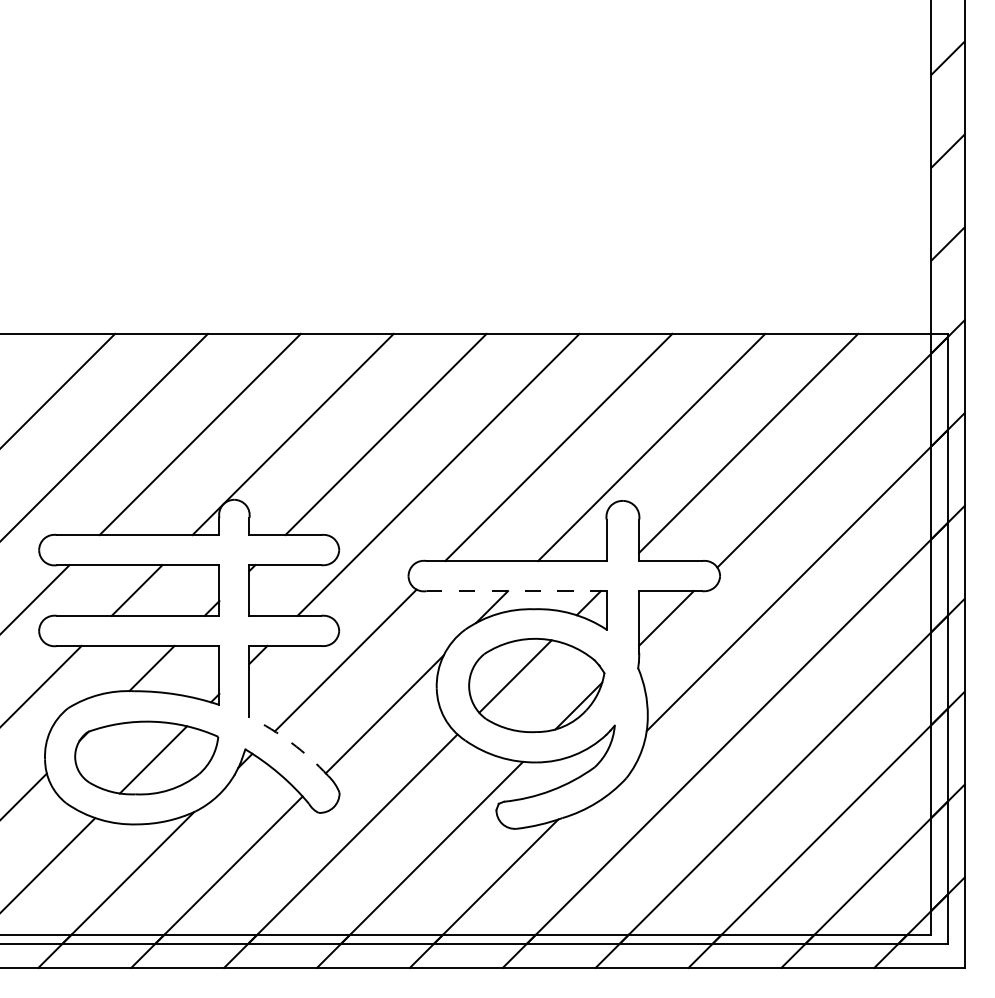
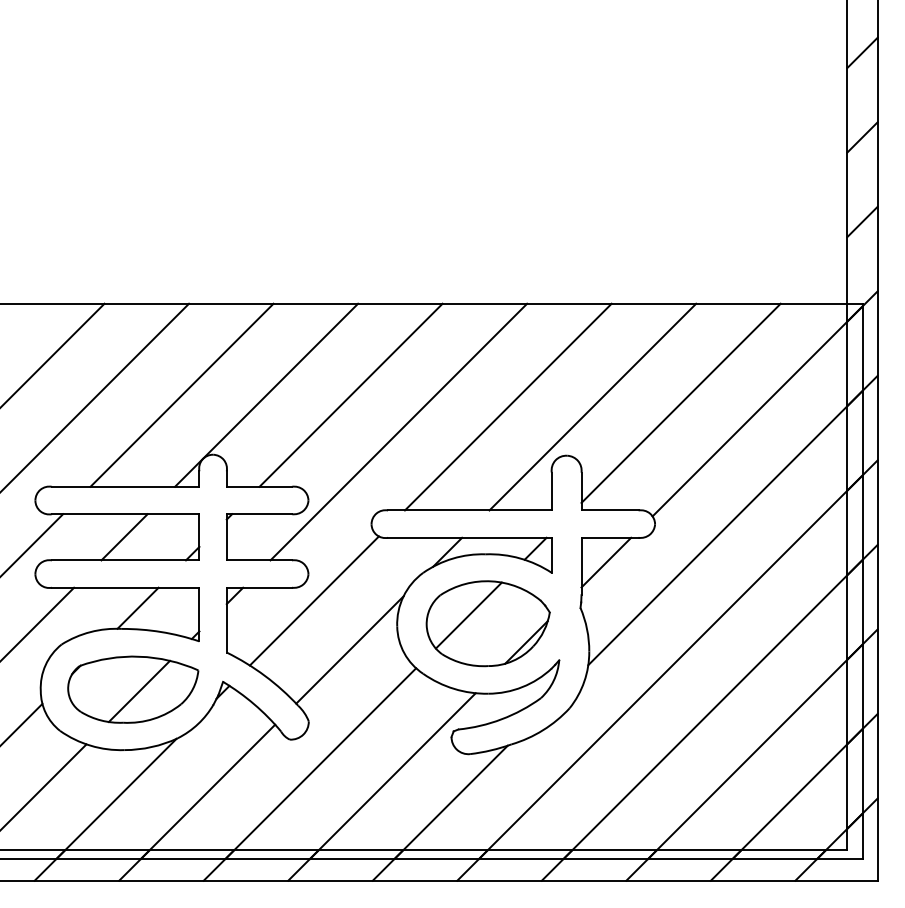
line: (516, 590) -> (469, 537), dashed -> solid
arc: (292, 742) -> (265, 675), dashed -> solid

